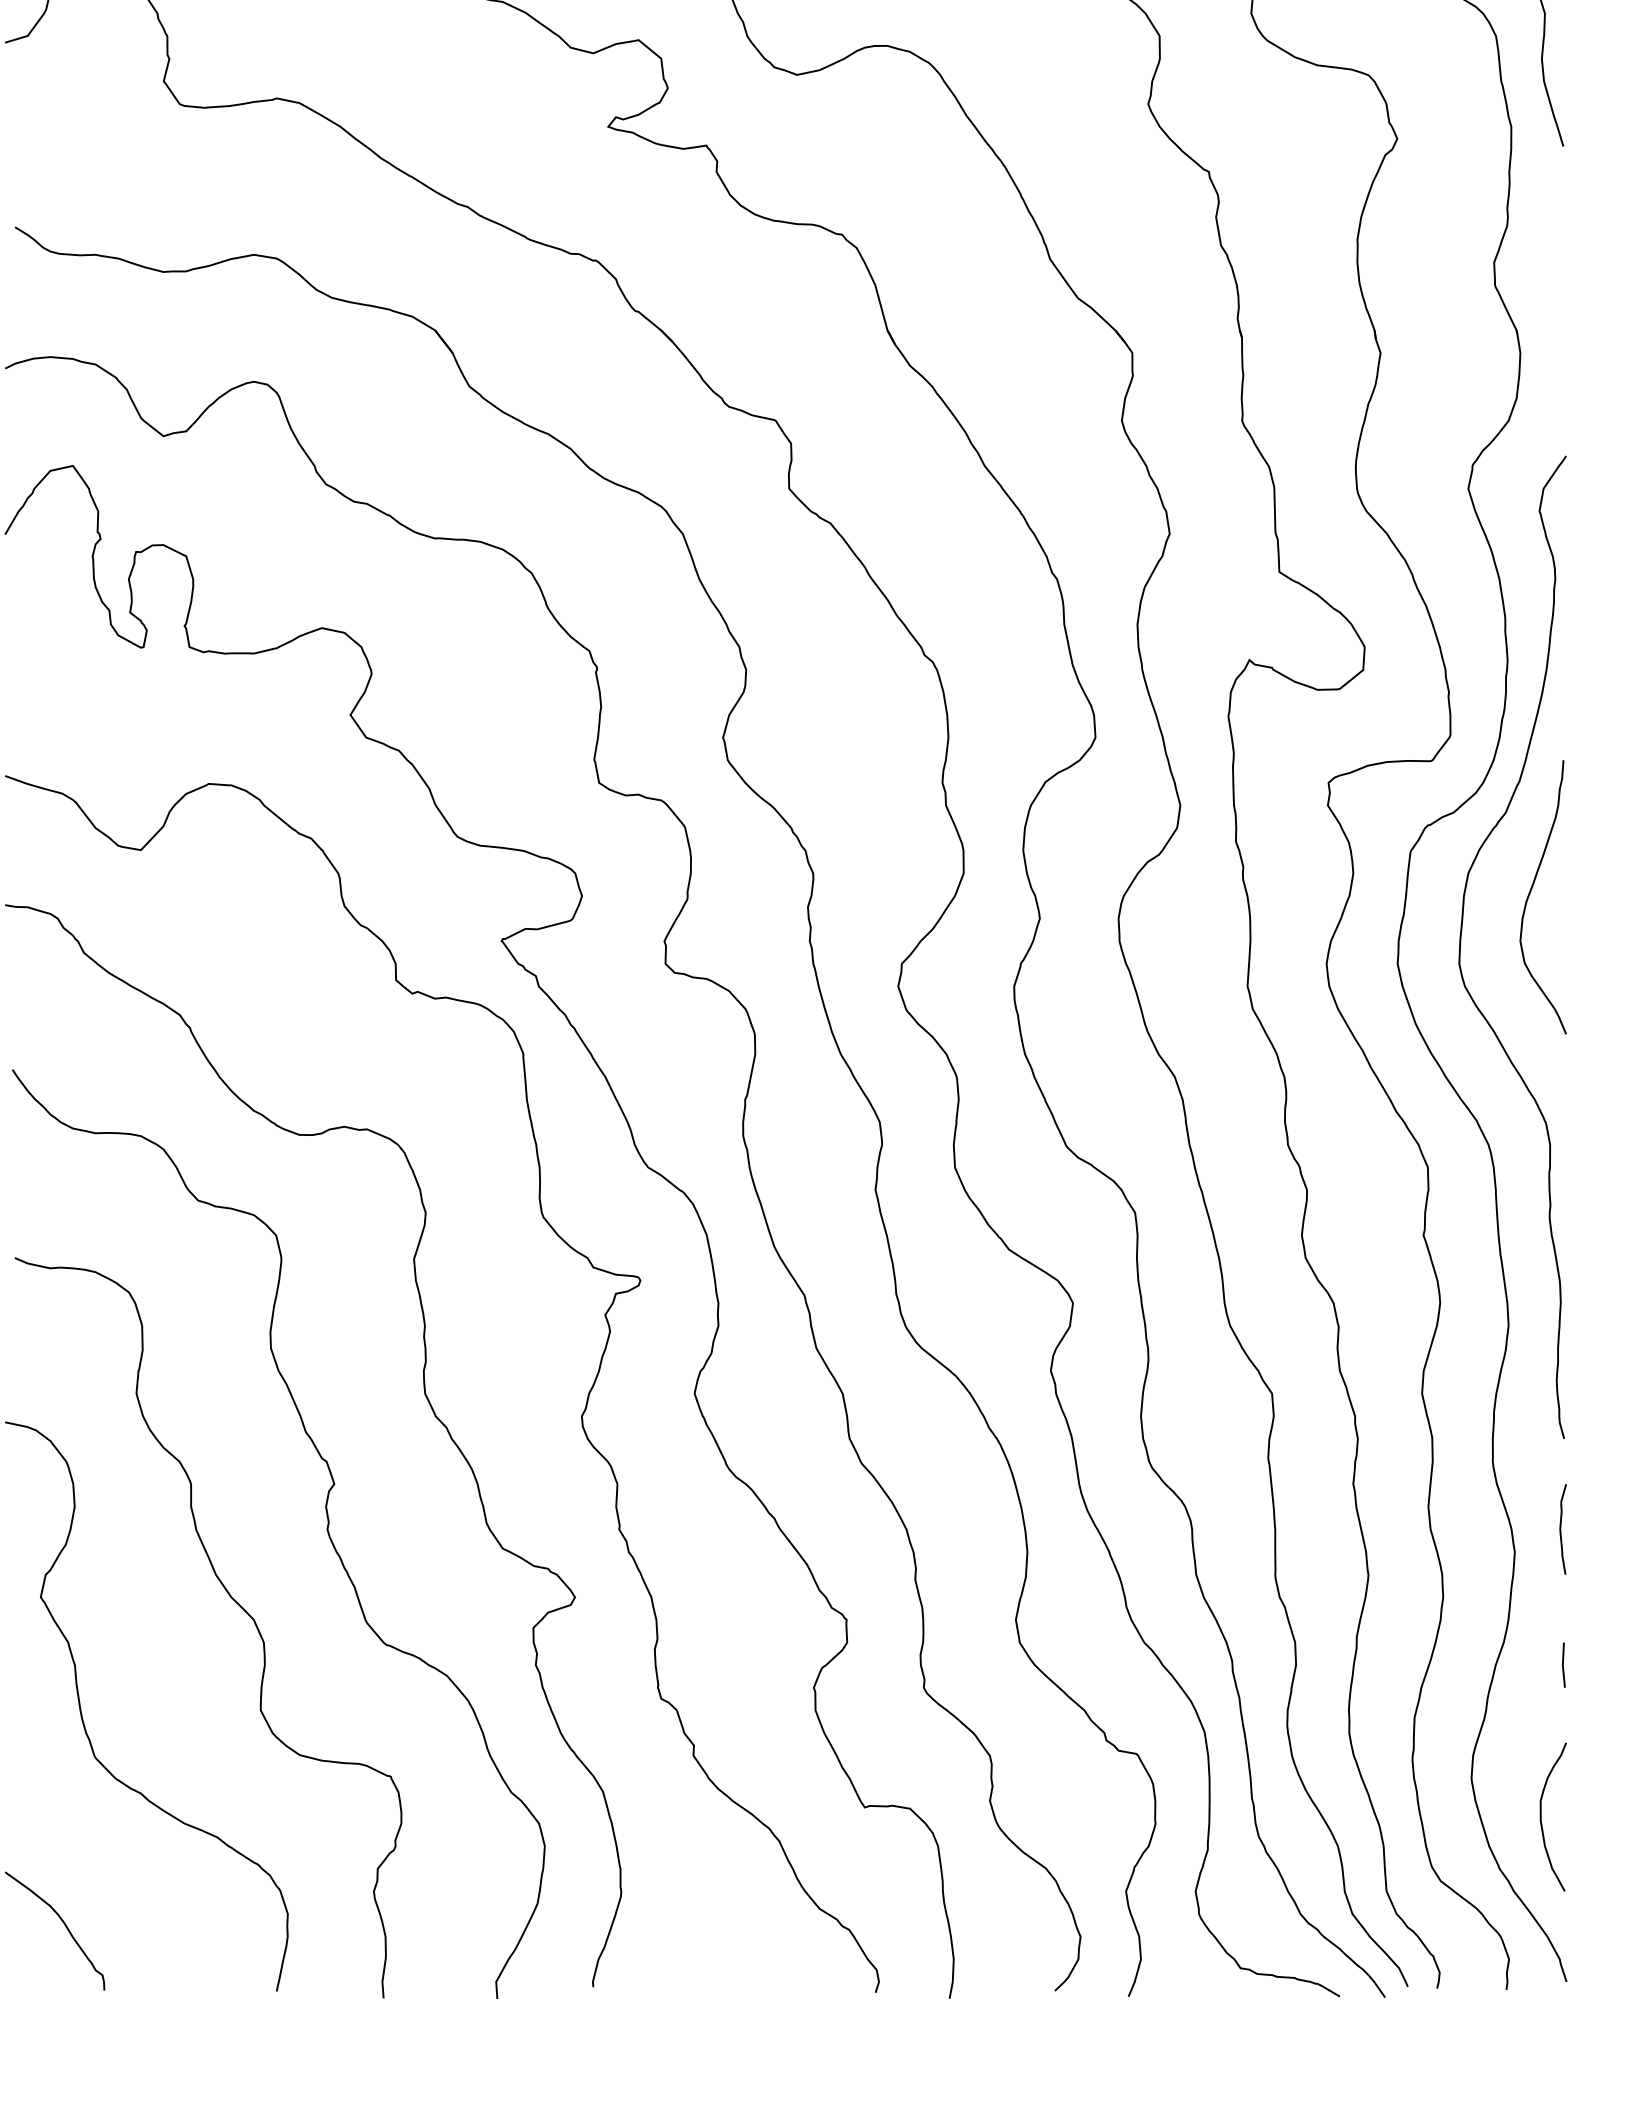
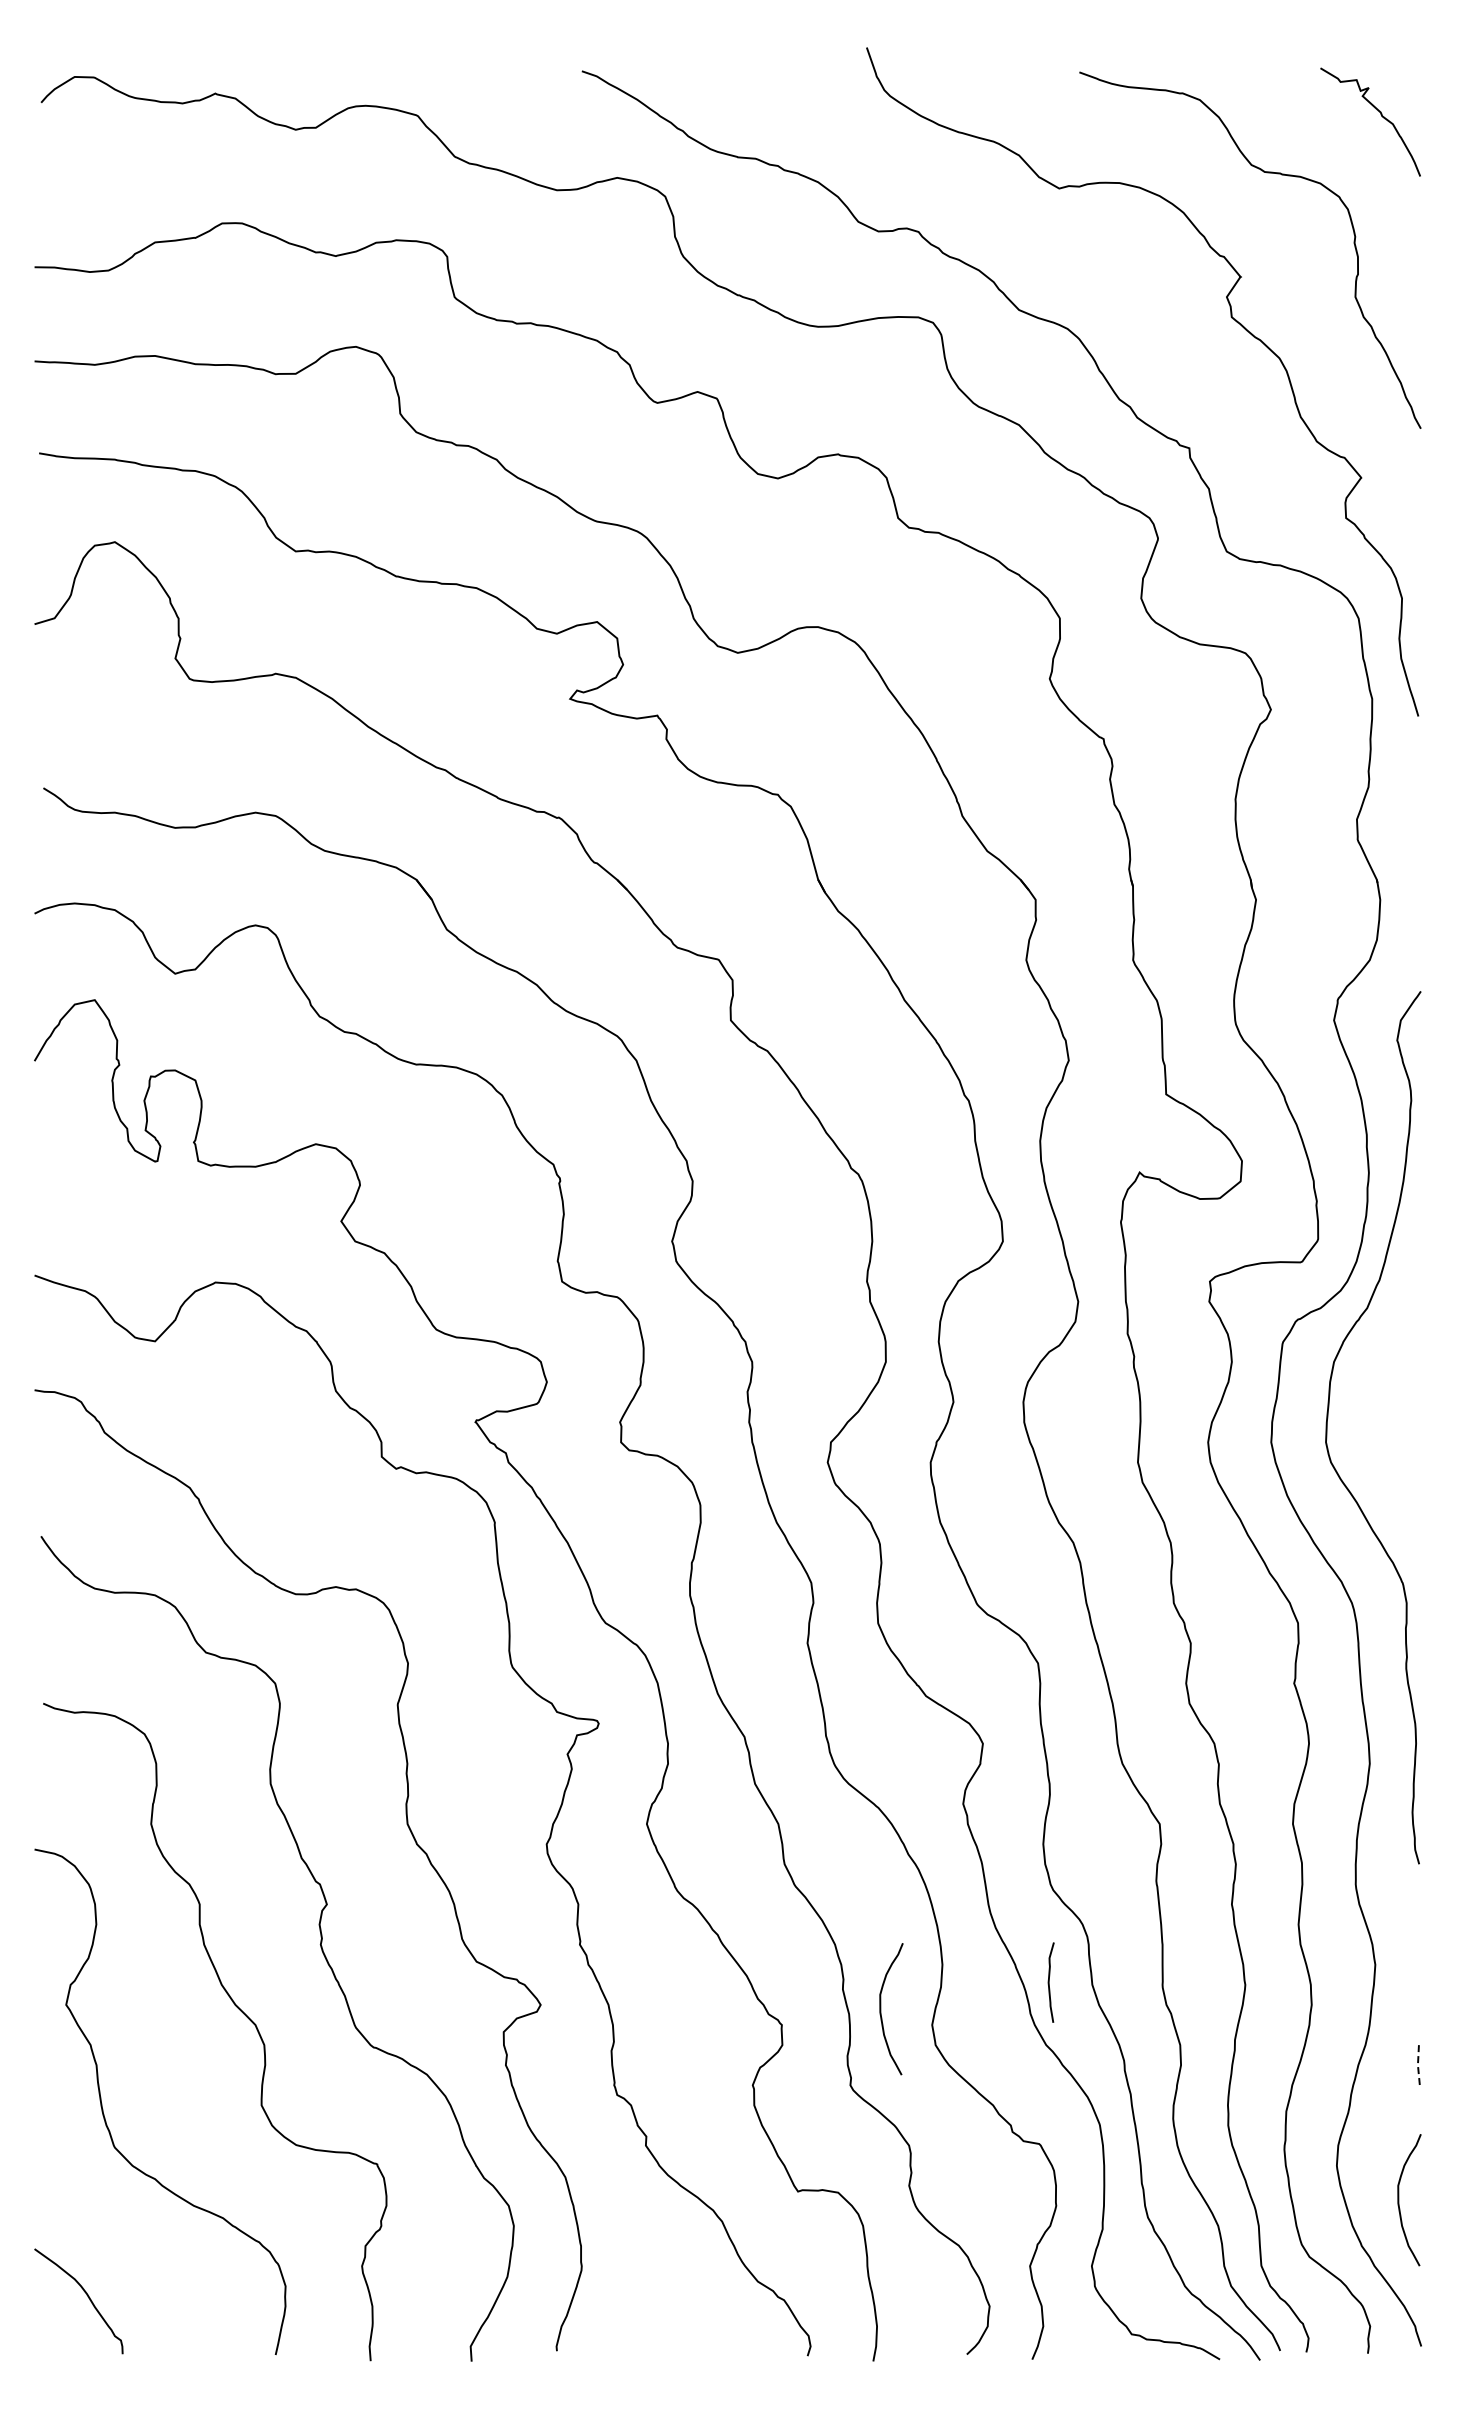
curve: (1530, 894) -> (1389, 1380), removed
curve: (1561, 1529) -> (1049, 1982), moved
curve: (958, 1602) -> (881, 2009), added
line: (1562, 1665) -> (1417, 2065), solid -> dashed

